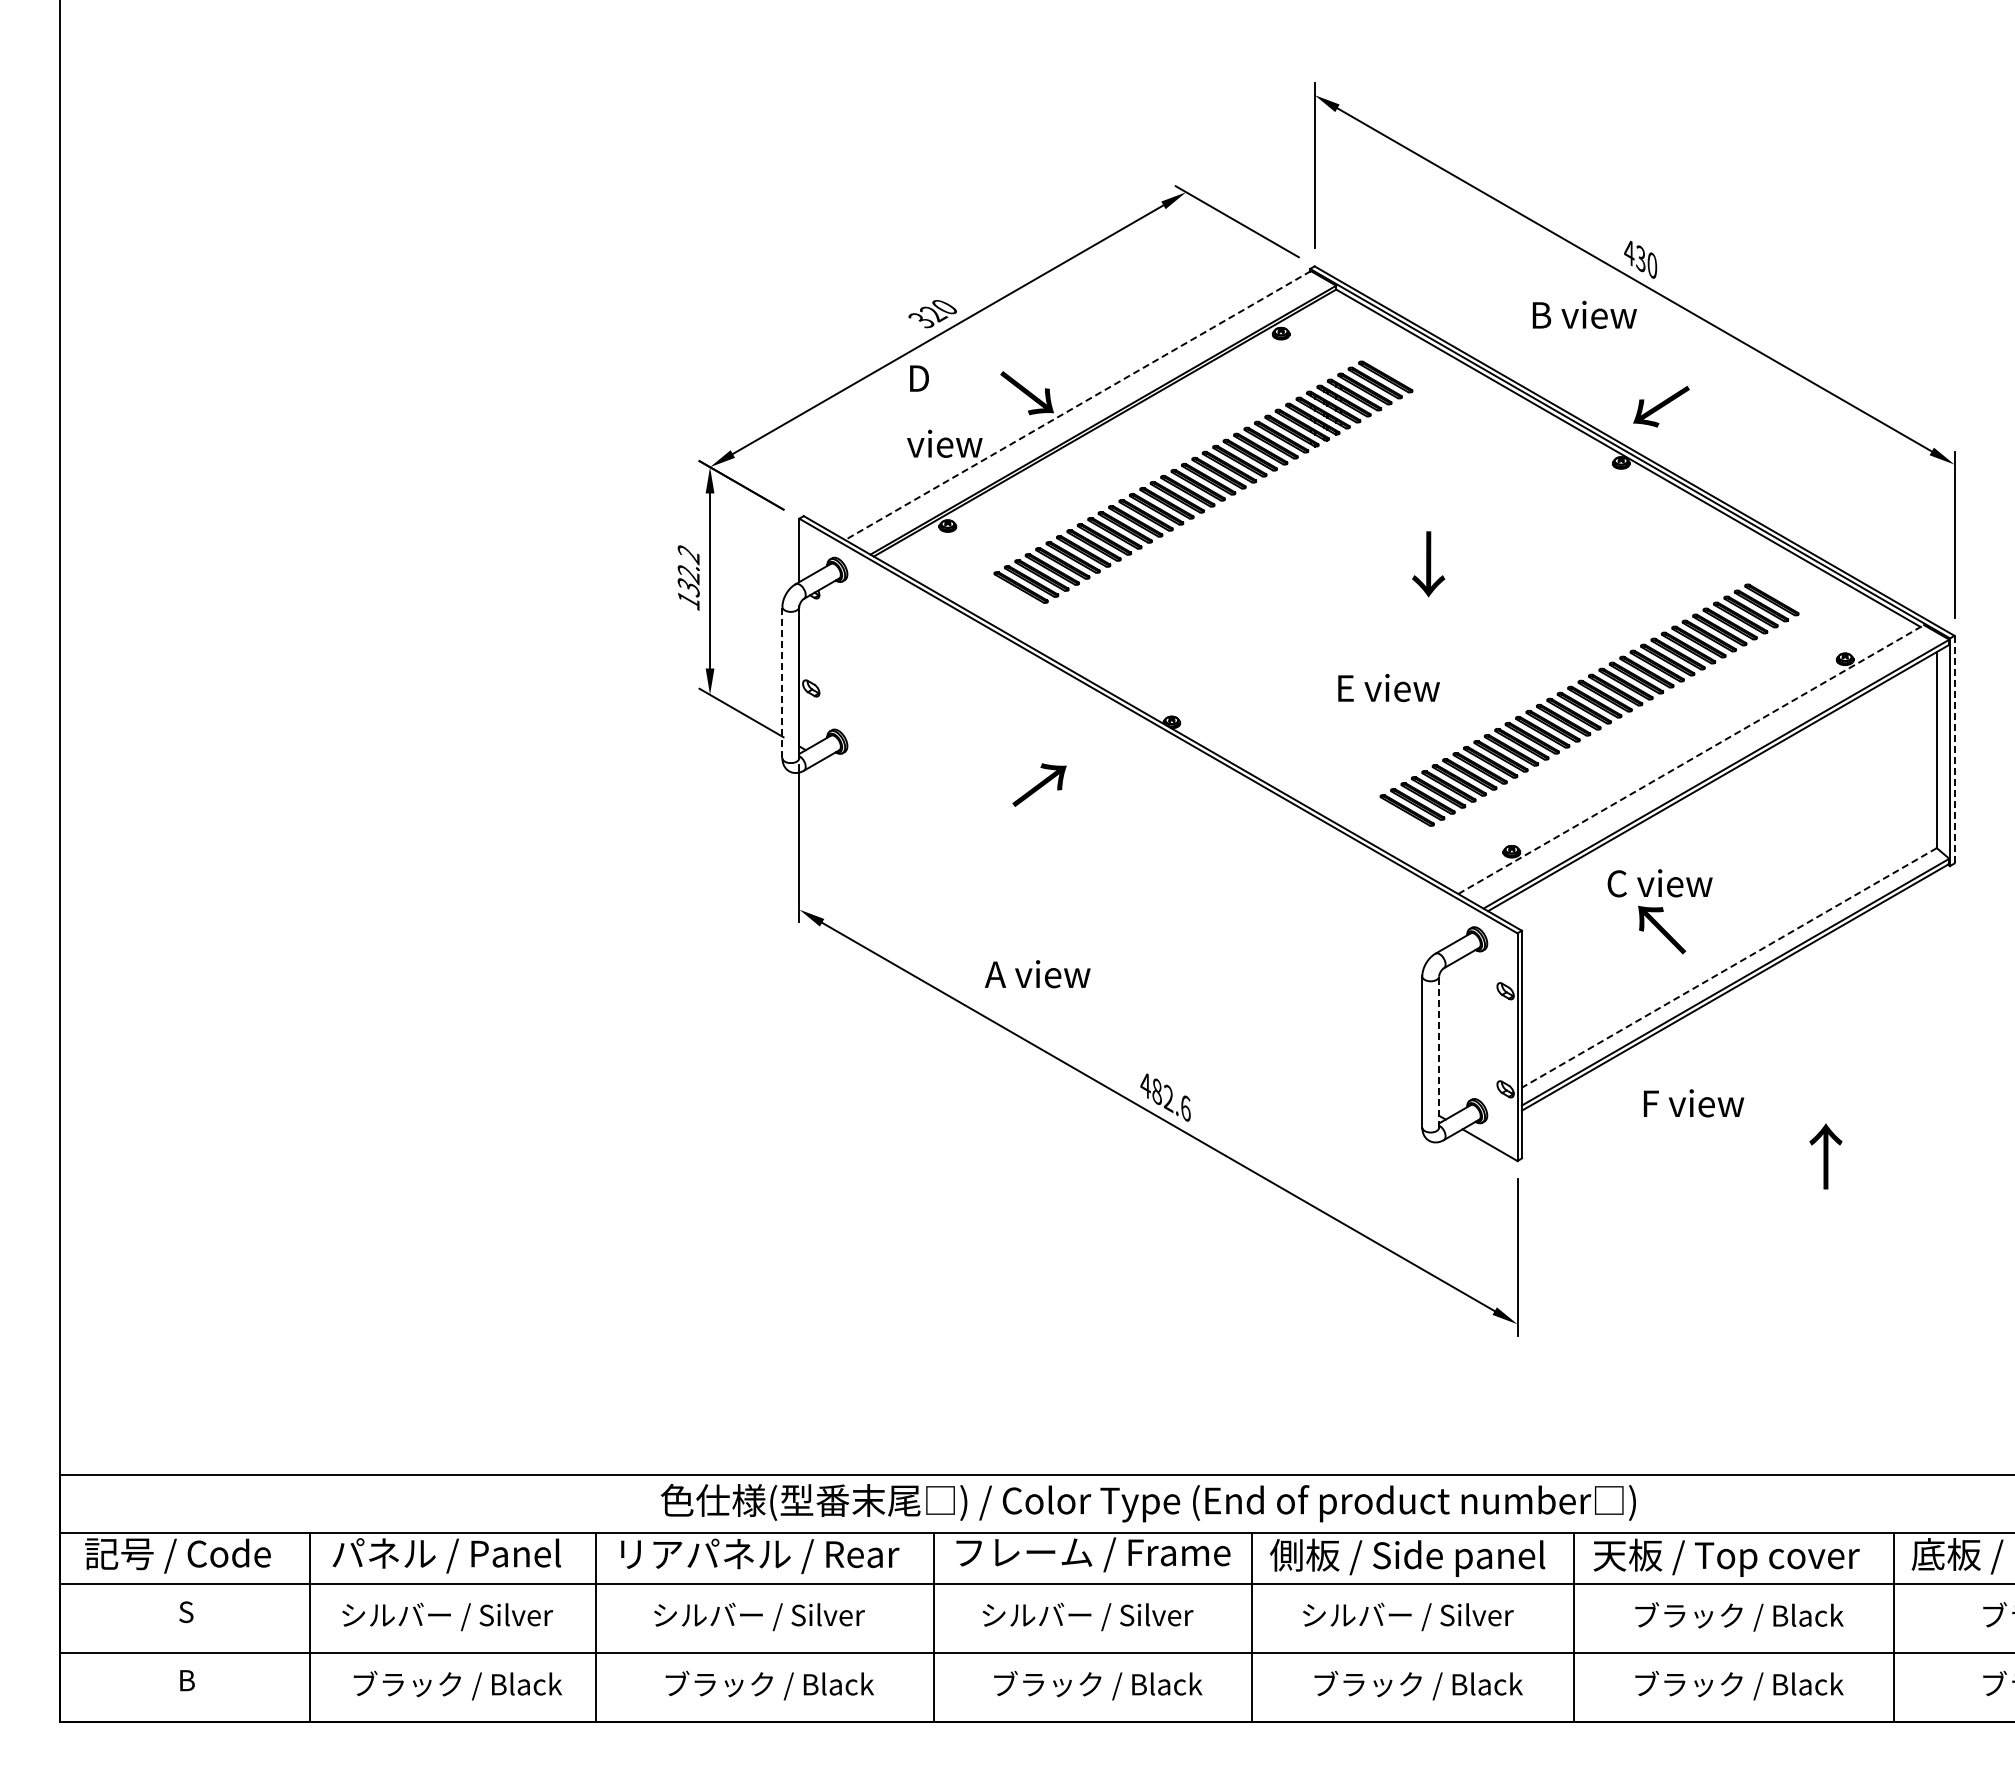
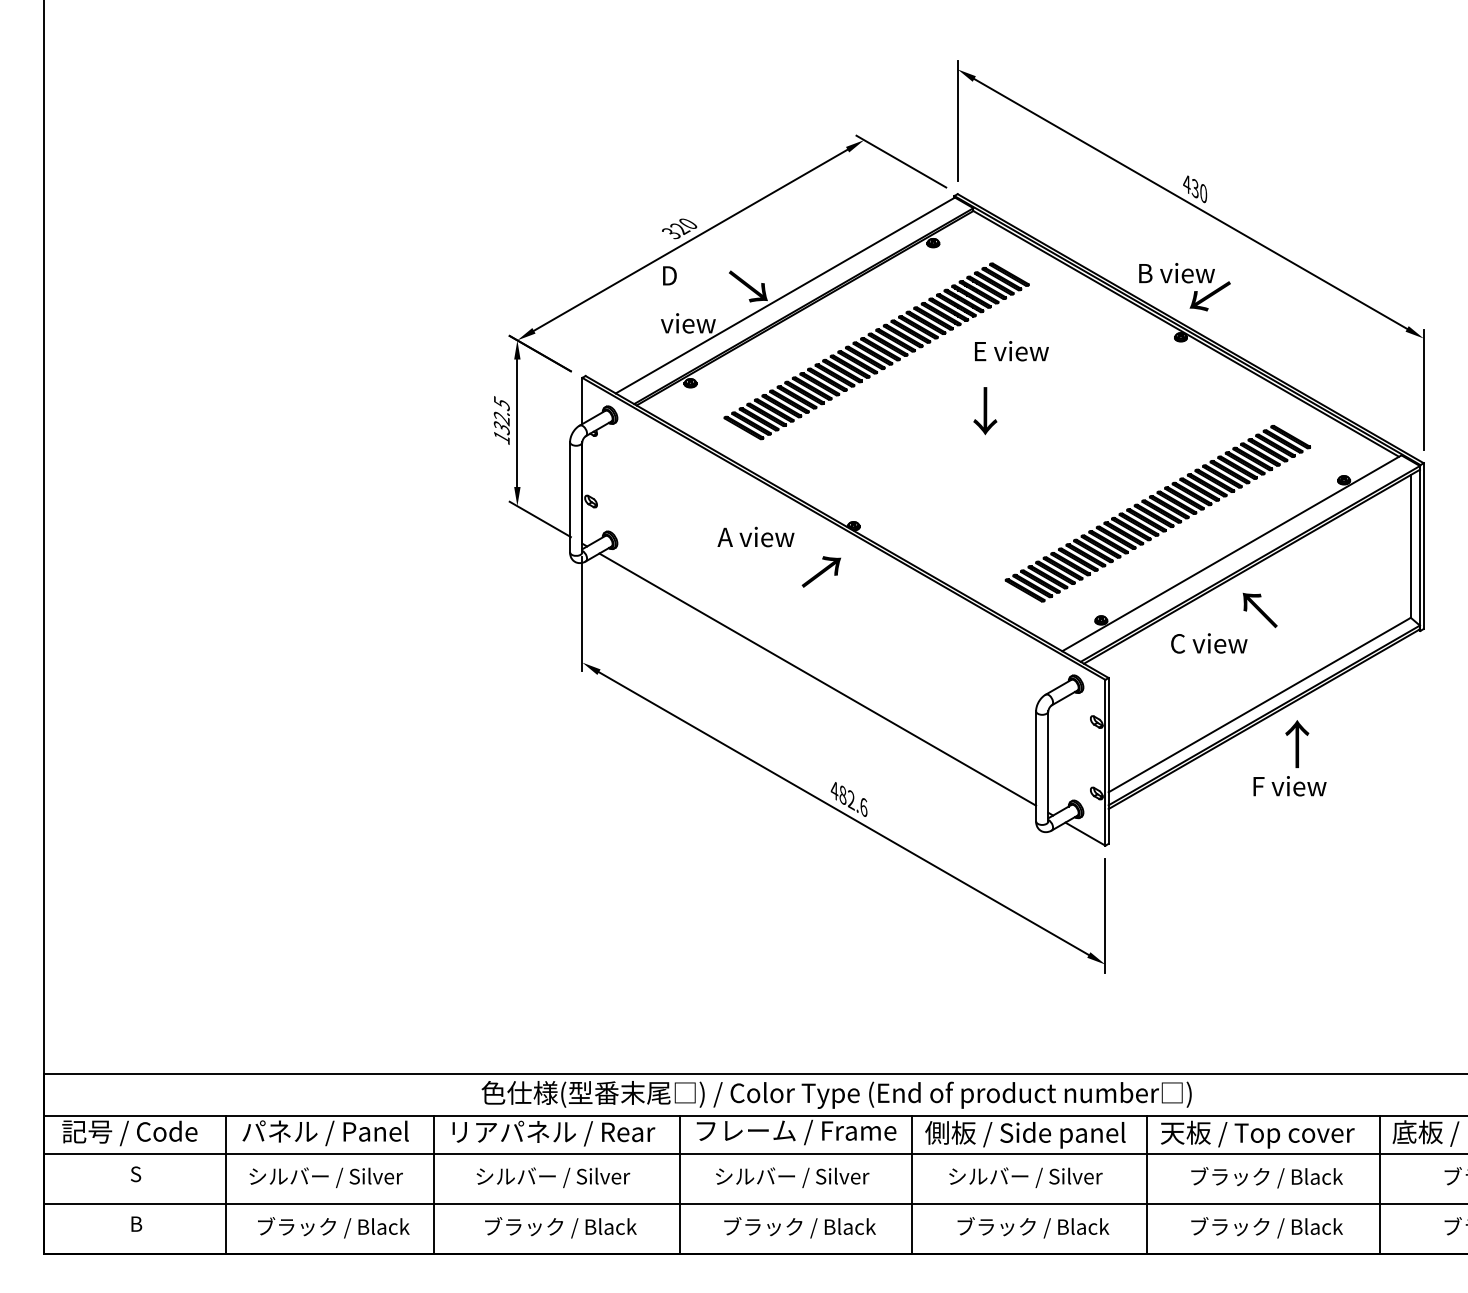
text: (1584, 314) -> (1176, 272), moved
line: (1078, 405) -> (785, 295), dashed -> solid
text: (688, 554) -> (501, 403), 132.2 -> 132.5
text: (1428, 564) -> (985, 411), moved
line: (782, 682) -> (570, 497), dashed -> solid
text: (1388, 688) -> (1011, 351), moved
line: (1954, 749) -> (1423, 545), dashed -> solid
line: (1691, 759) -> (1232, 553), dashed -> solid
text: (1039, 784) -> (821, 571), moved
text: (1661, 929) -> (1259, 610), moved
line: (1122, 932) -> (817, 679), added
line: (1729, 967) -> (1259, 704), dashed -> solid
text: (1037, 974) -> (755, 537), moved
line: (1439, 1052) -> (1048, 766), dashed -> solid
text: (1693, 1103) -> (1289, 786), moved
text: (1825, 1156) -> (1296, 744), moved

